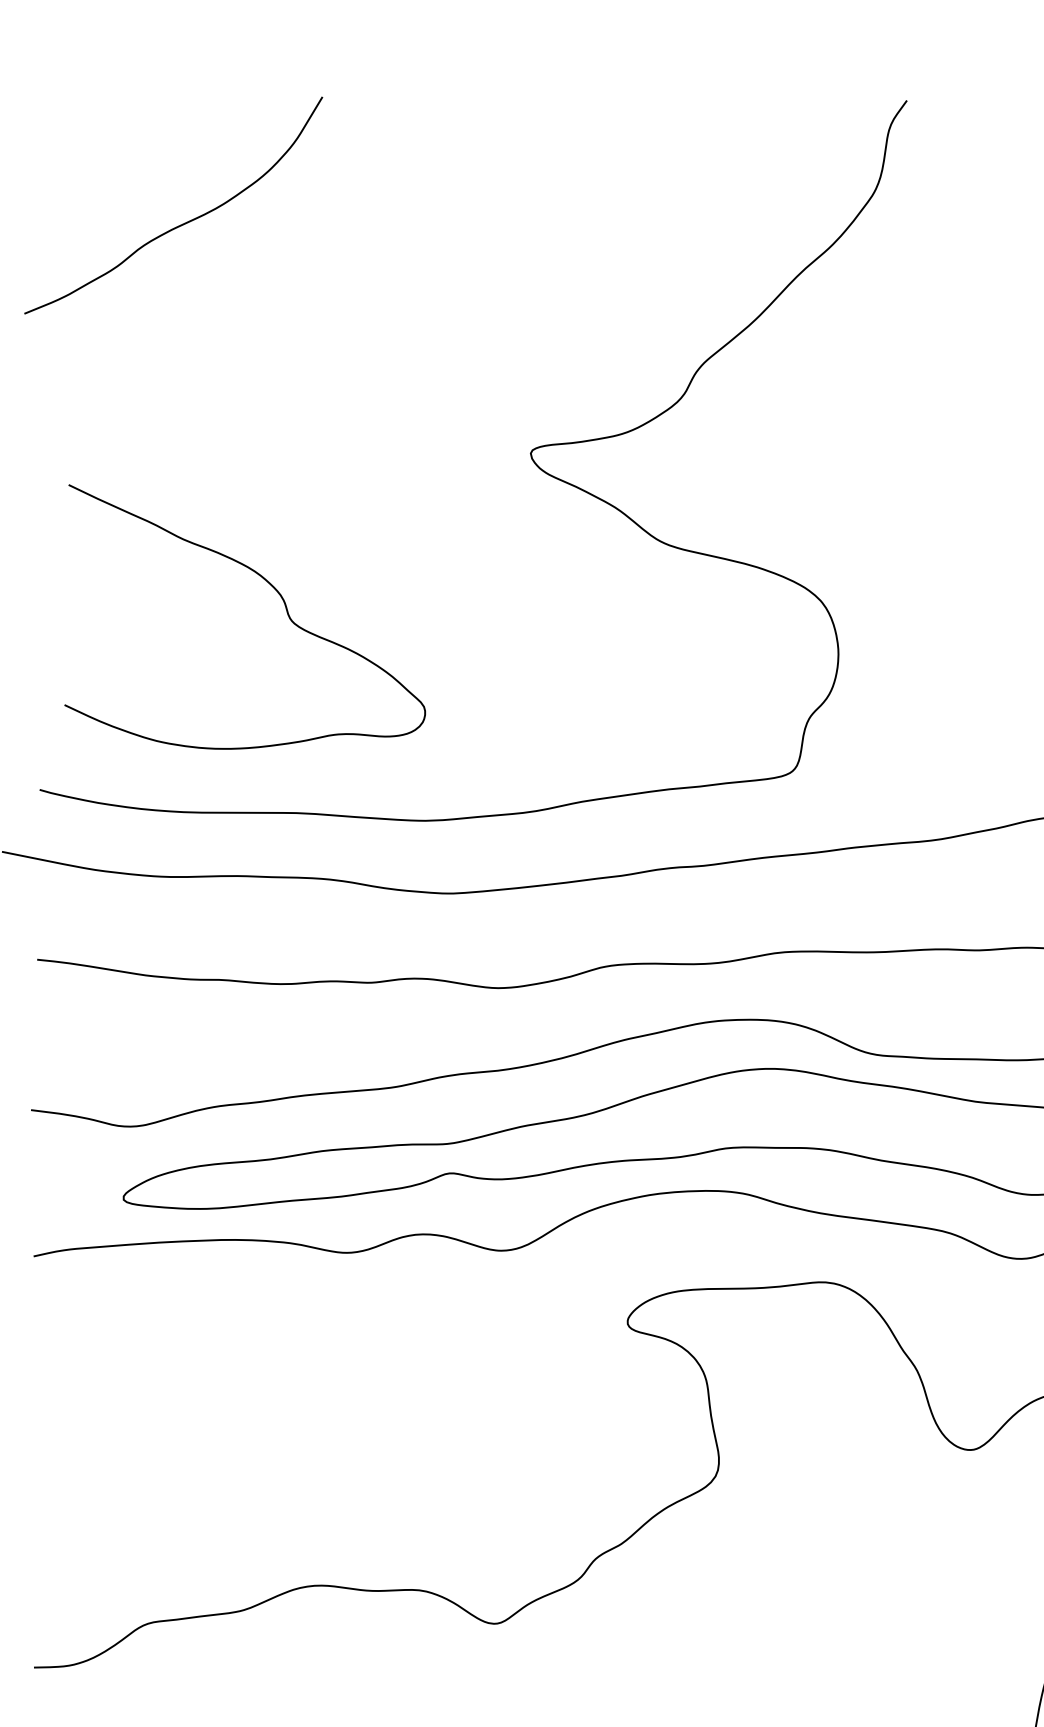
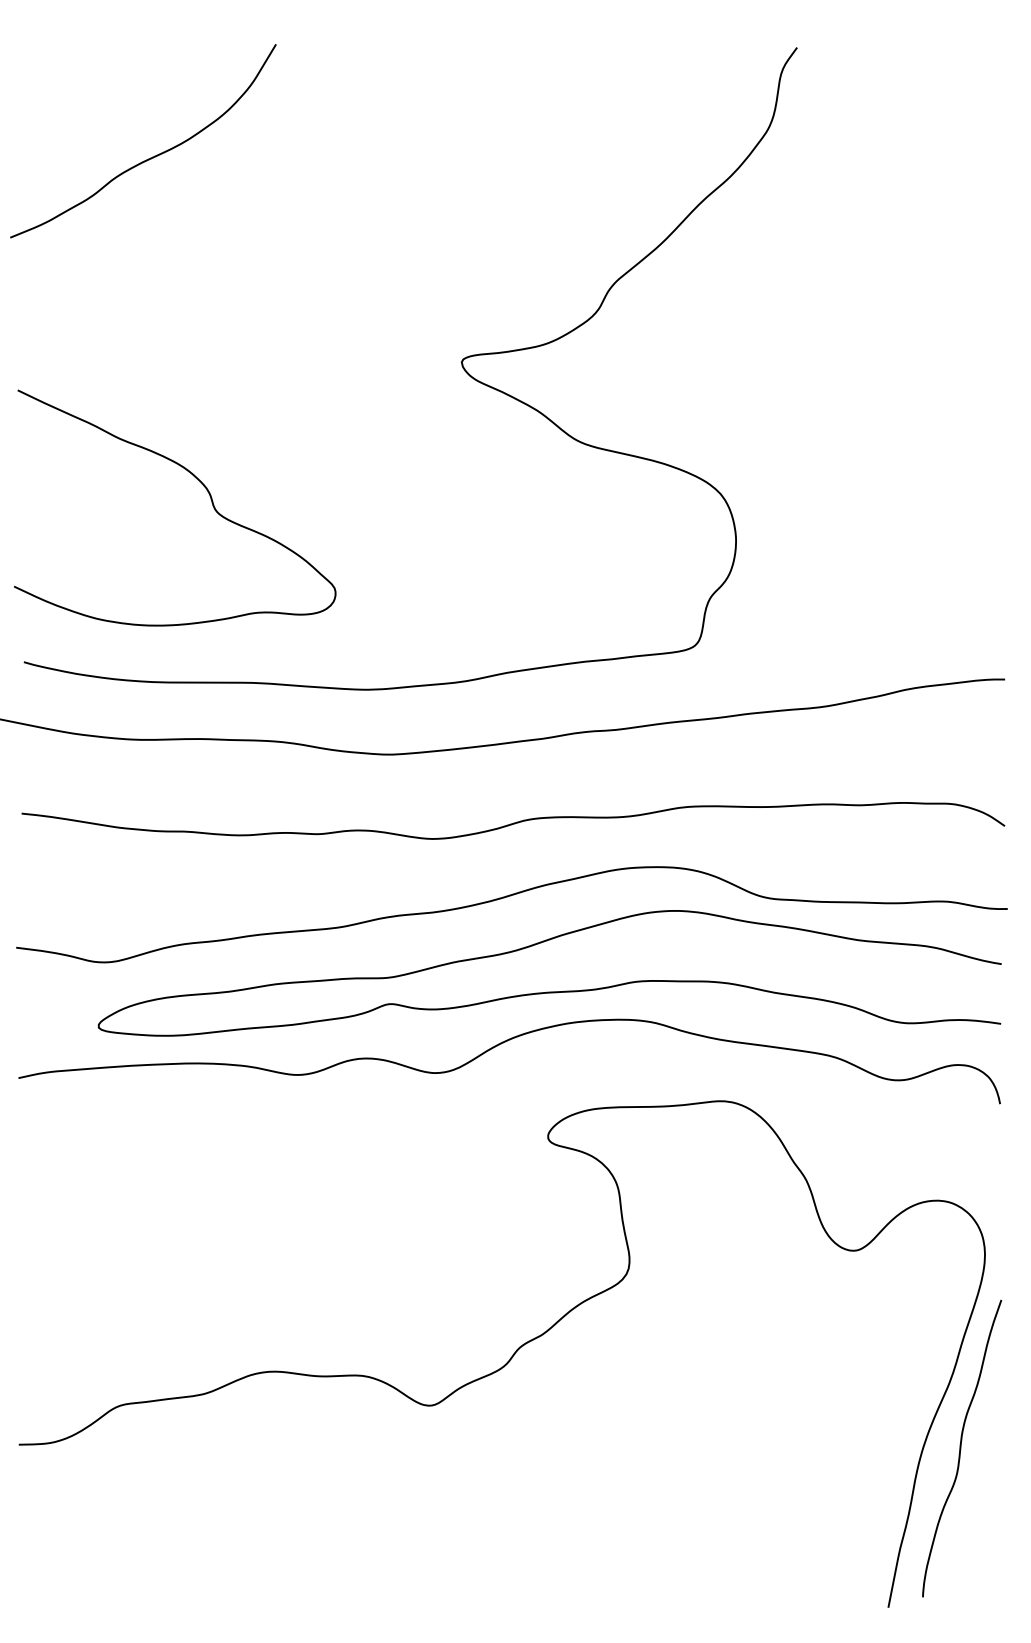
curve: (275, 591) -> (202, 485), moved

